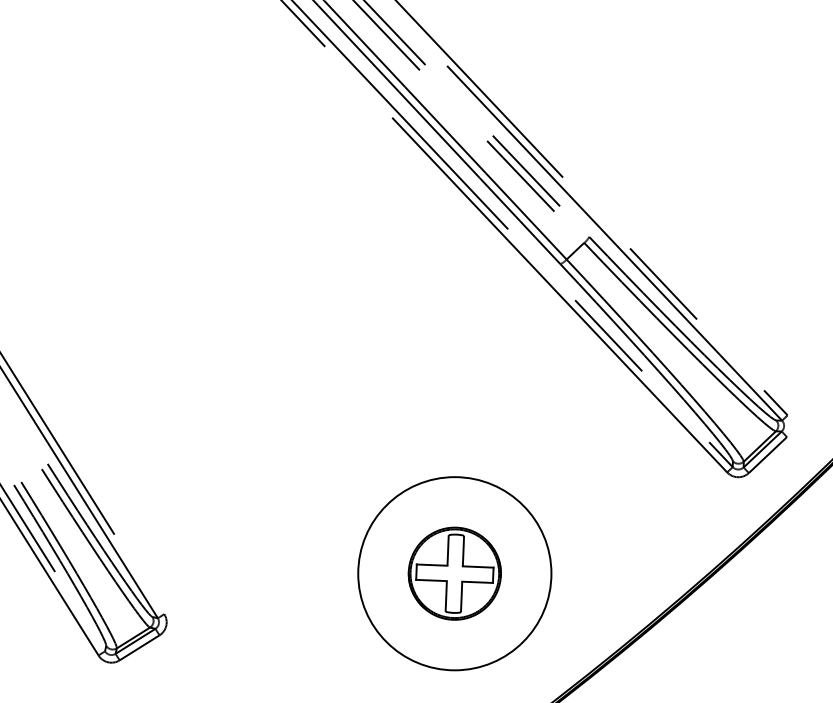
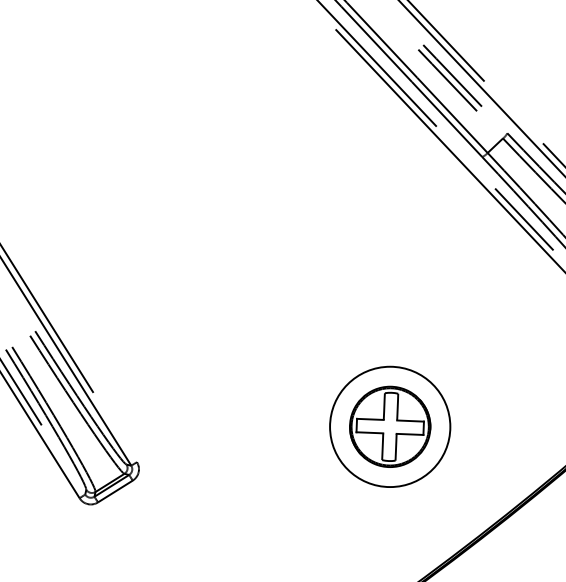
circle: (454, 573) -> (389, 426), size x0.71

